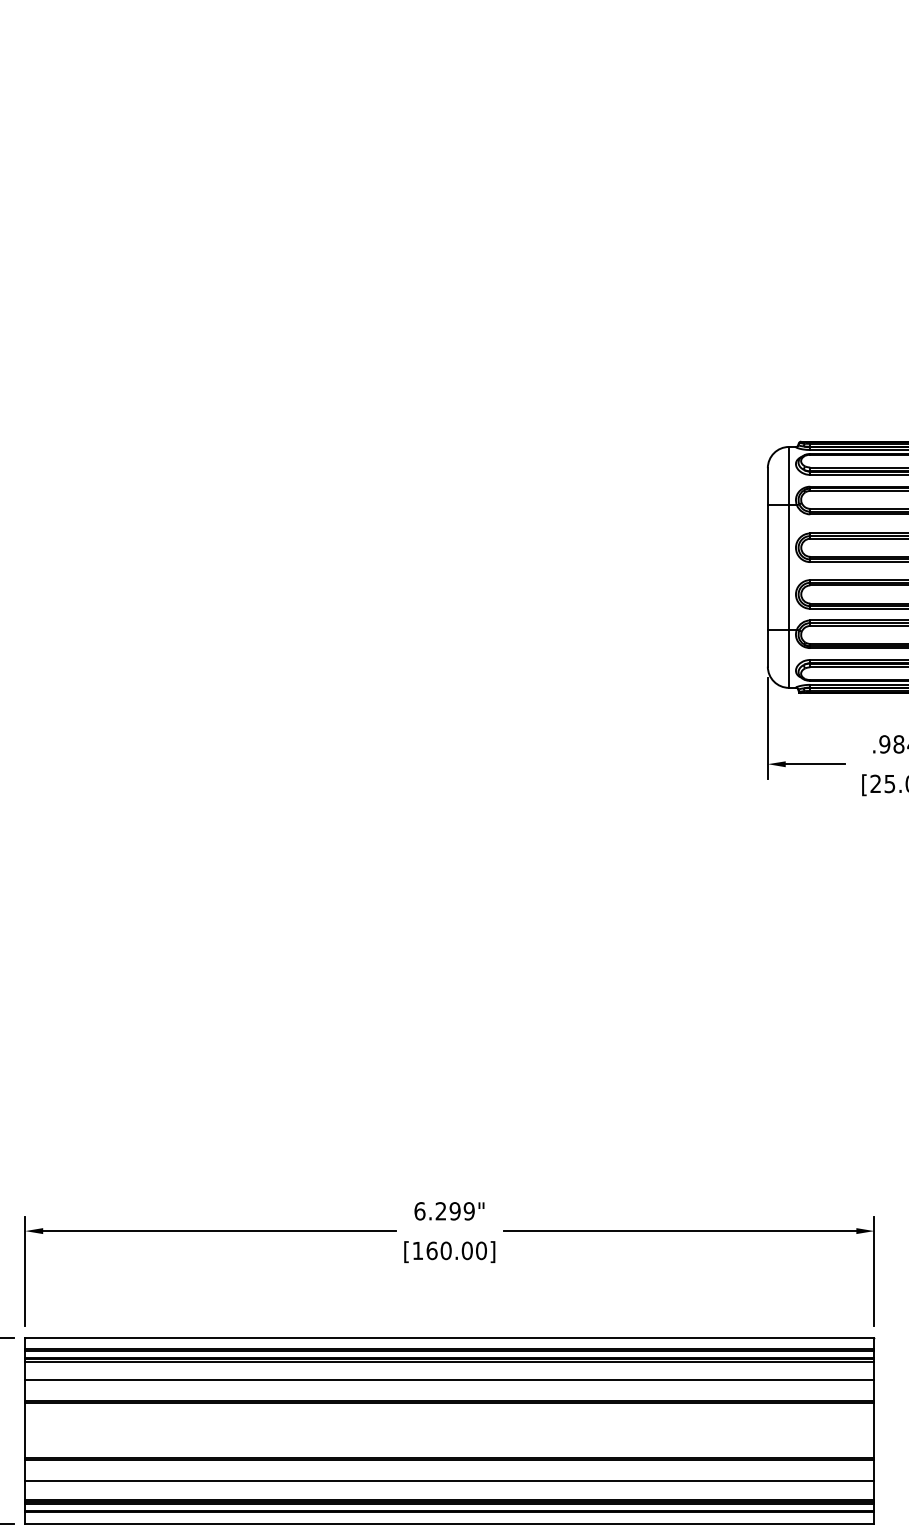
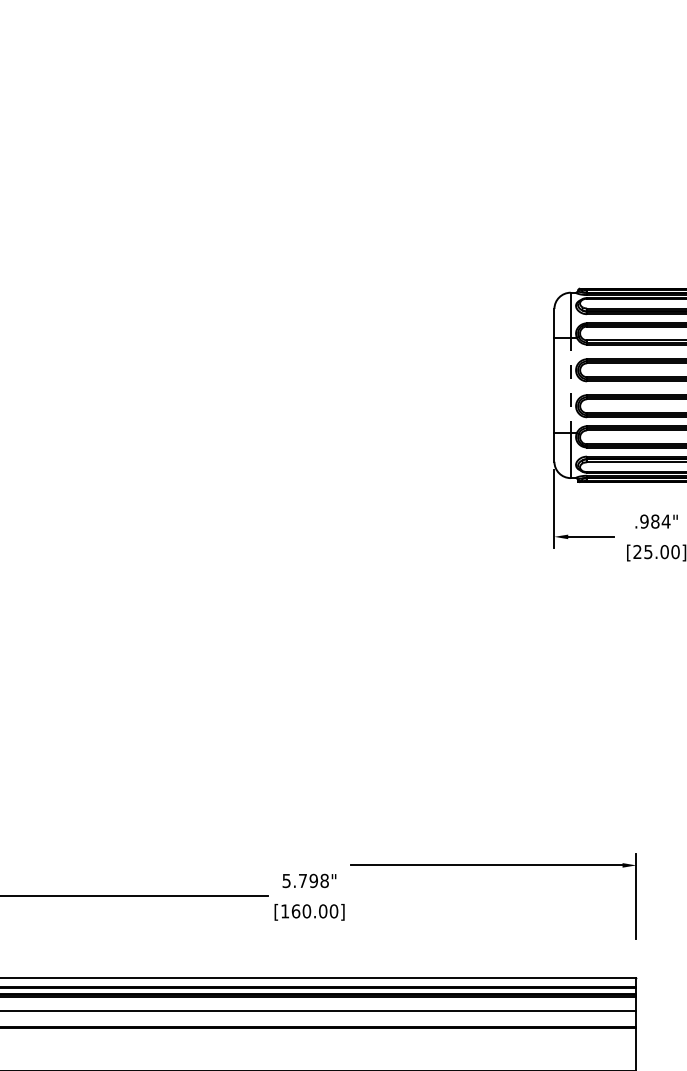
line: (789, 567) -> (571, 385), solid -> dashed
text: (444, 1211) -> (305, 881), 6.299" -> 5.798"
part: (688, 1231) -> (493, 865), moved

